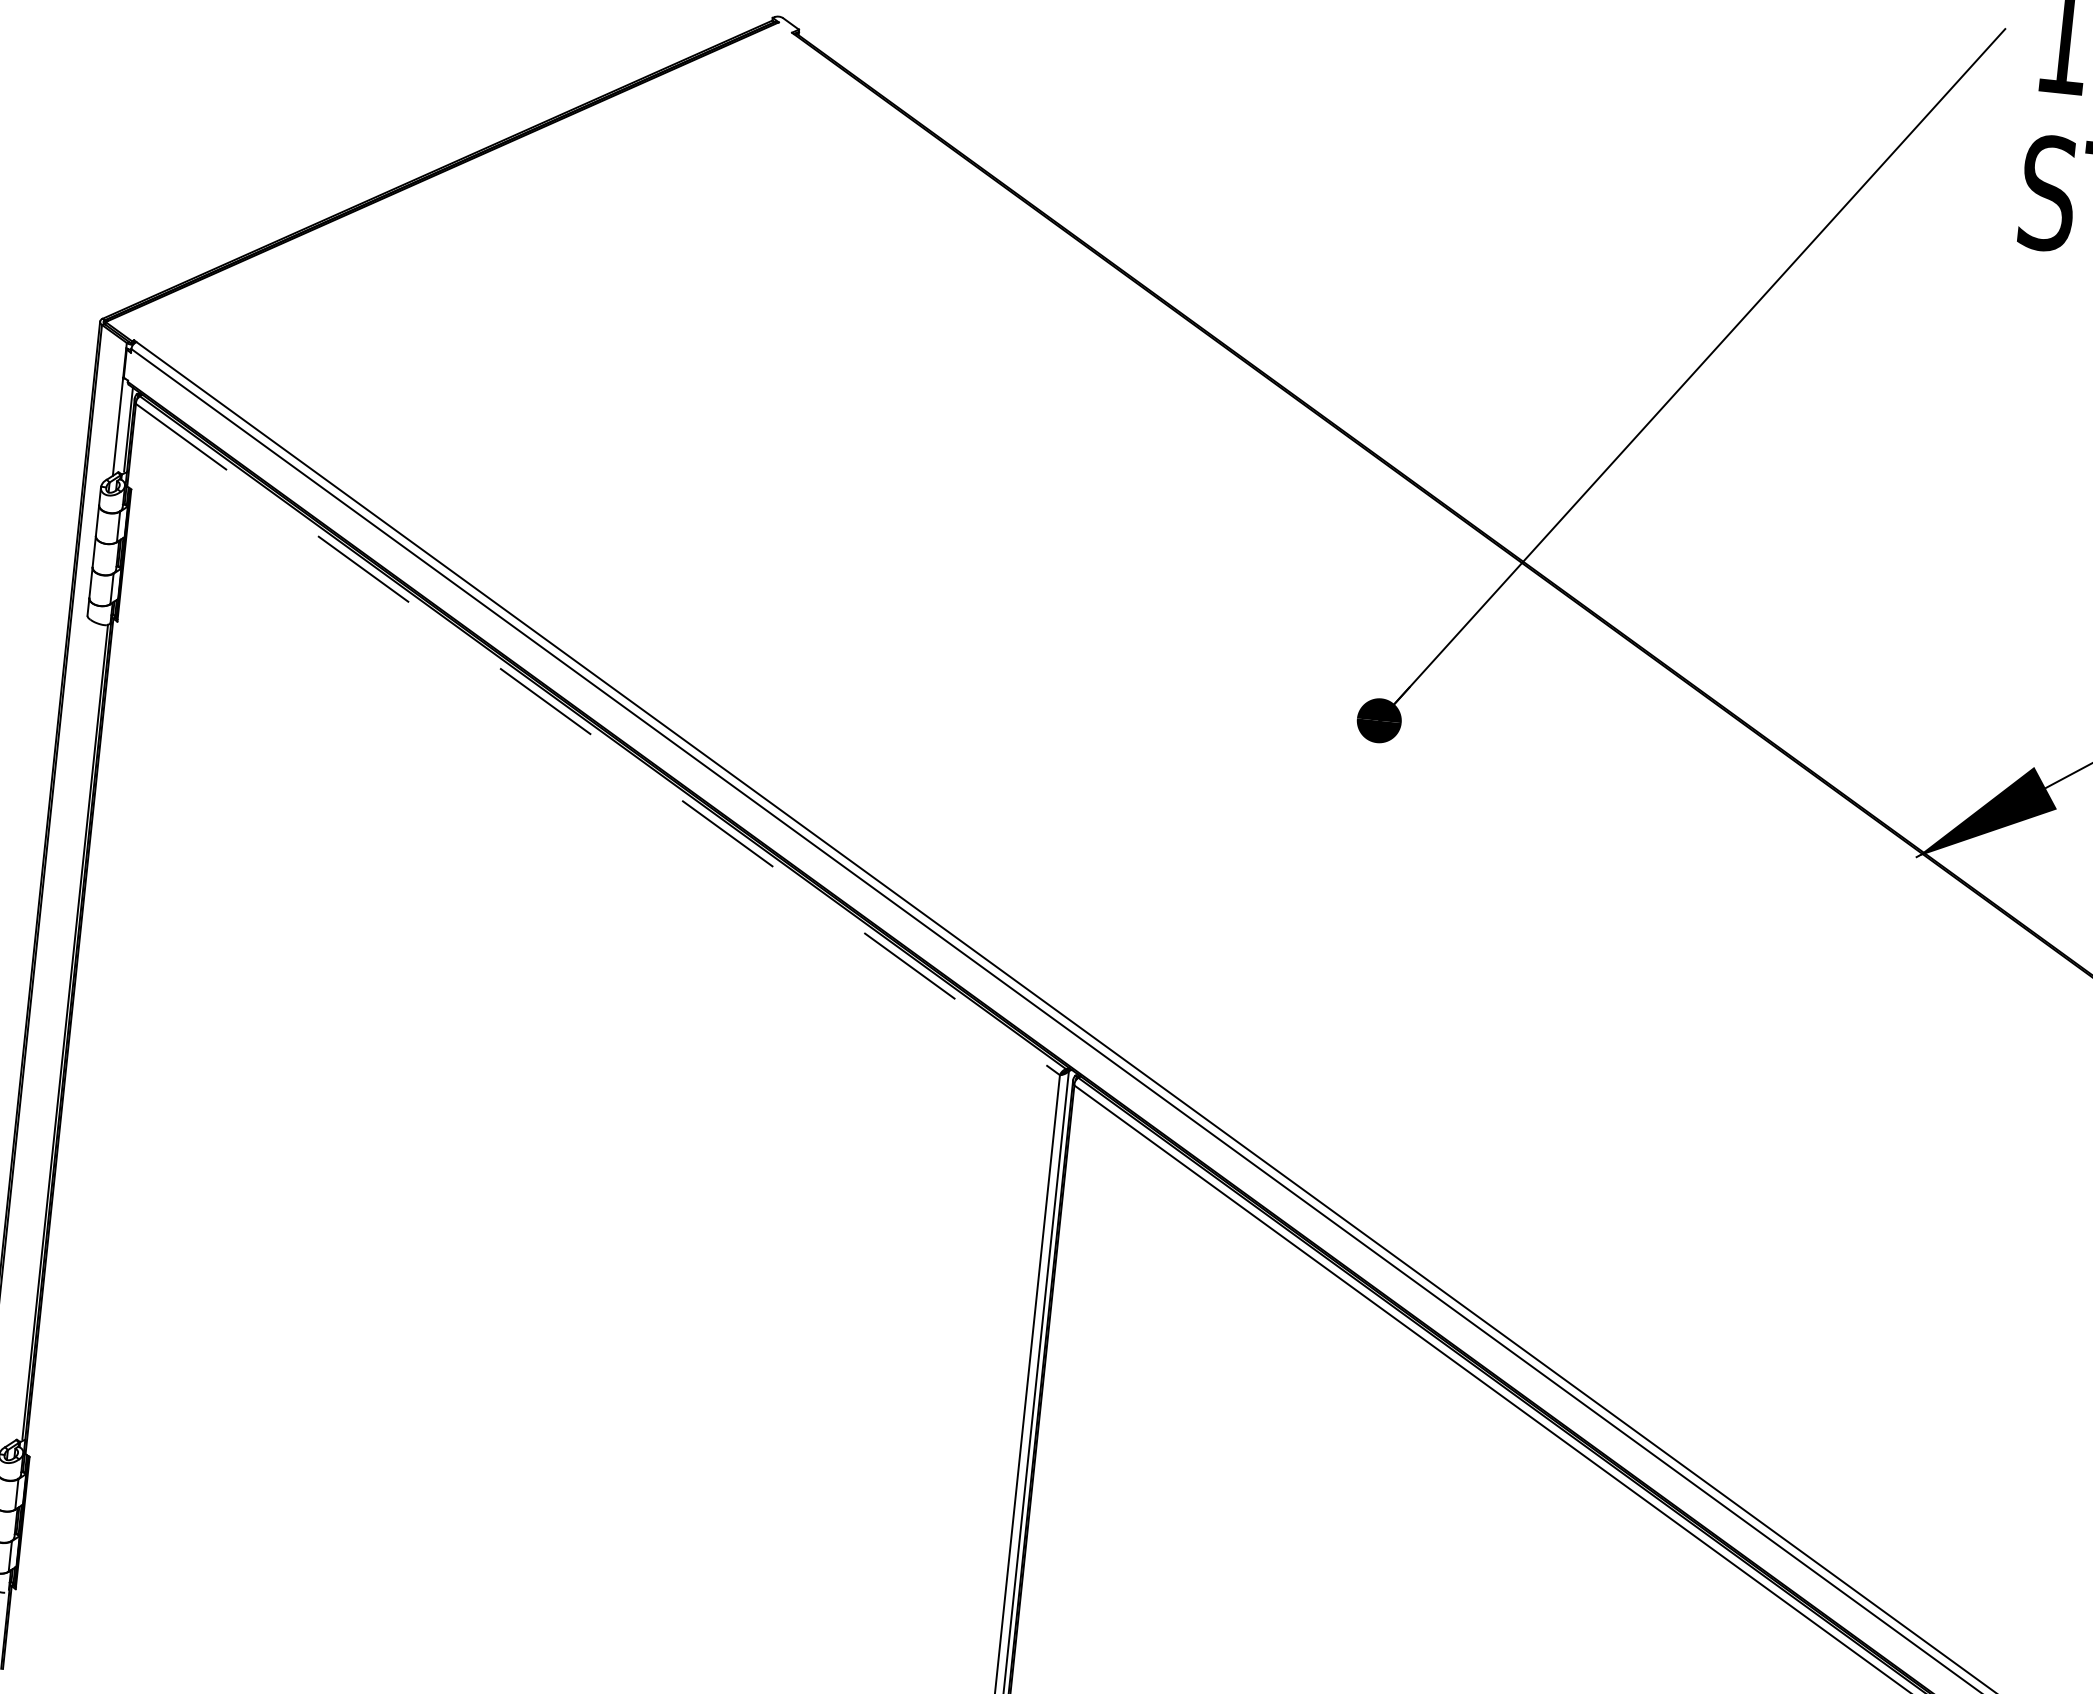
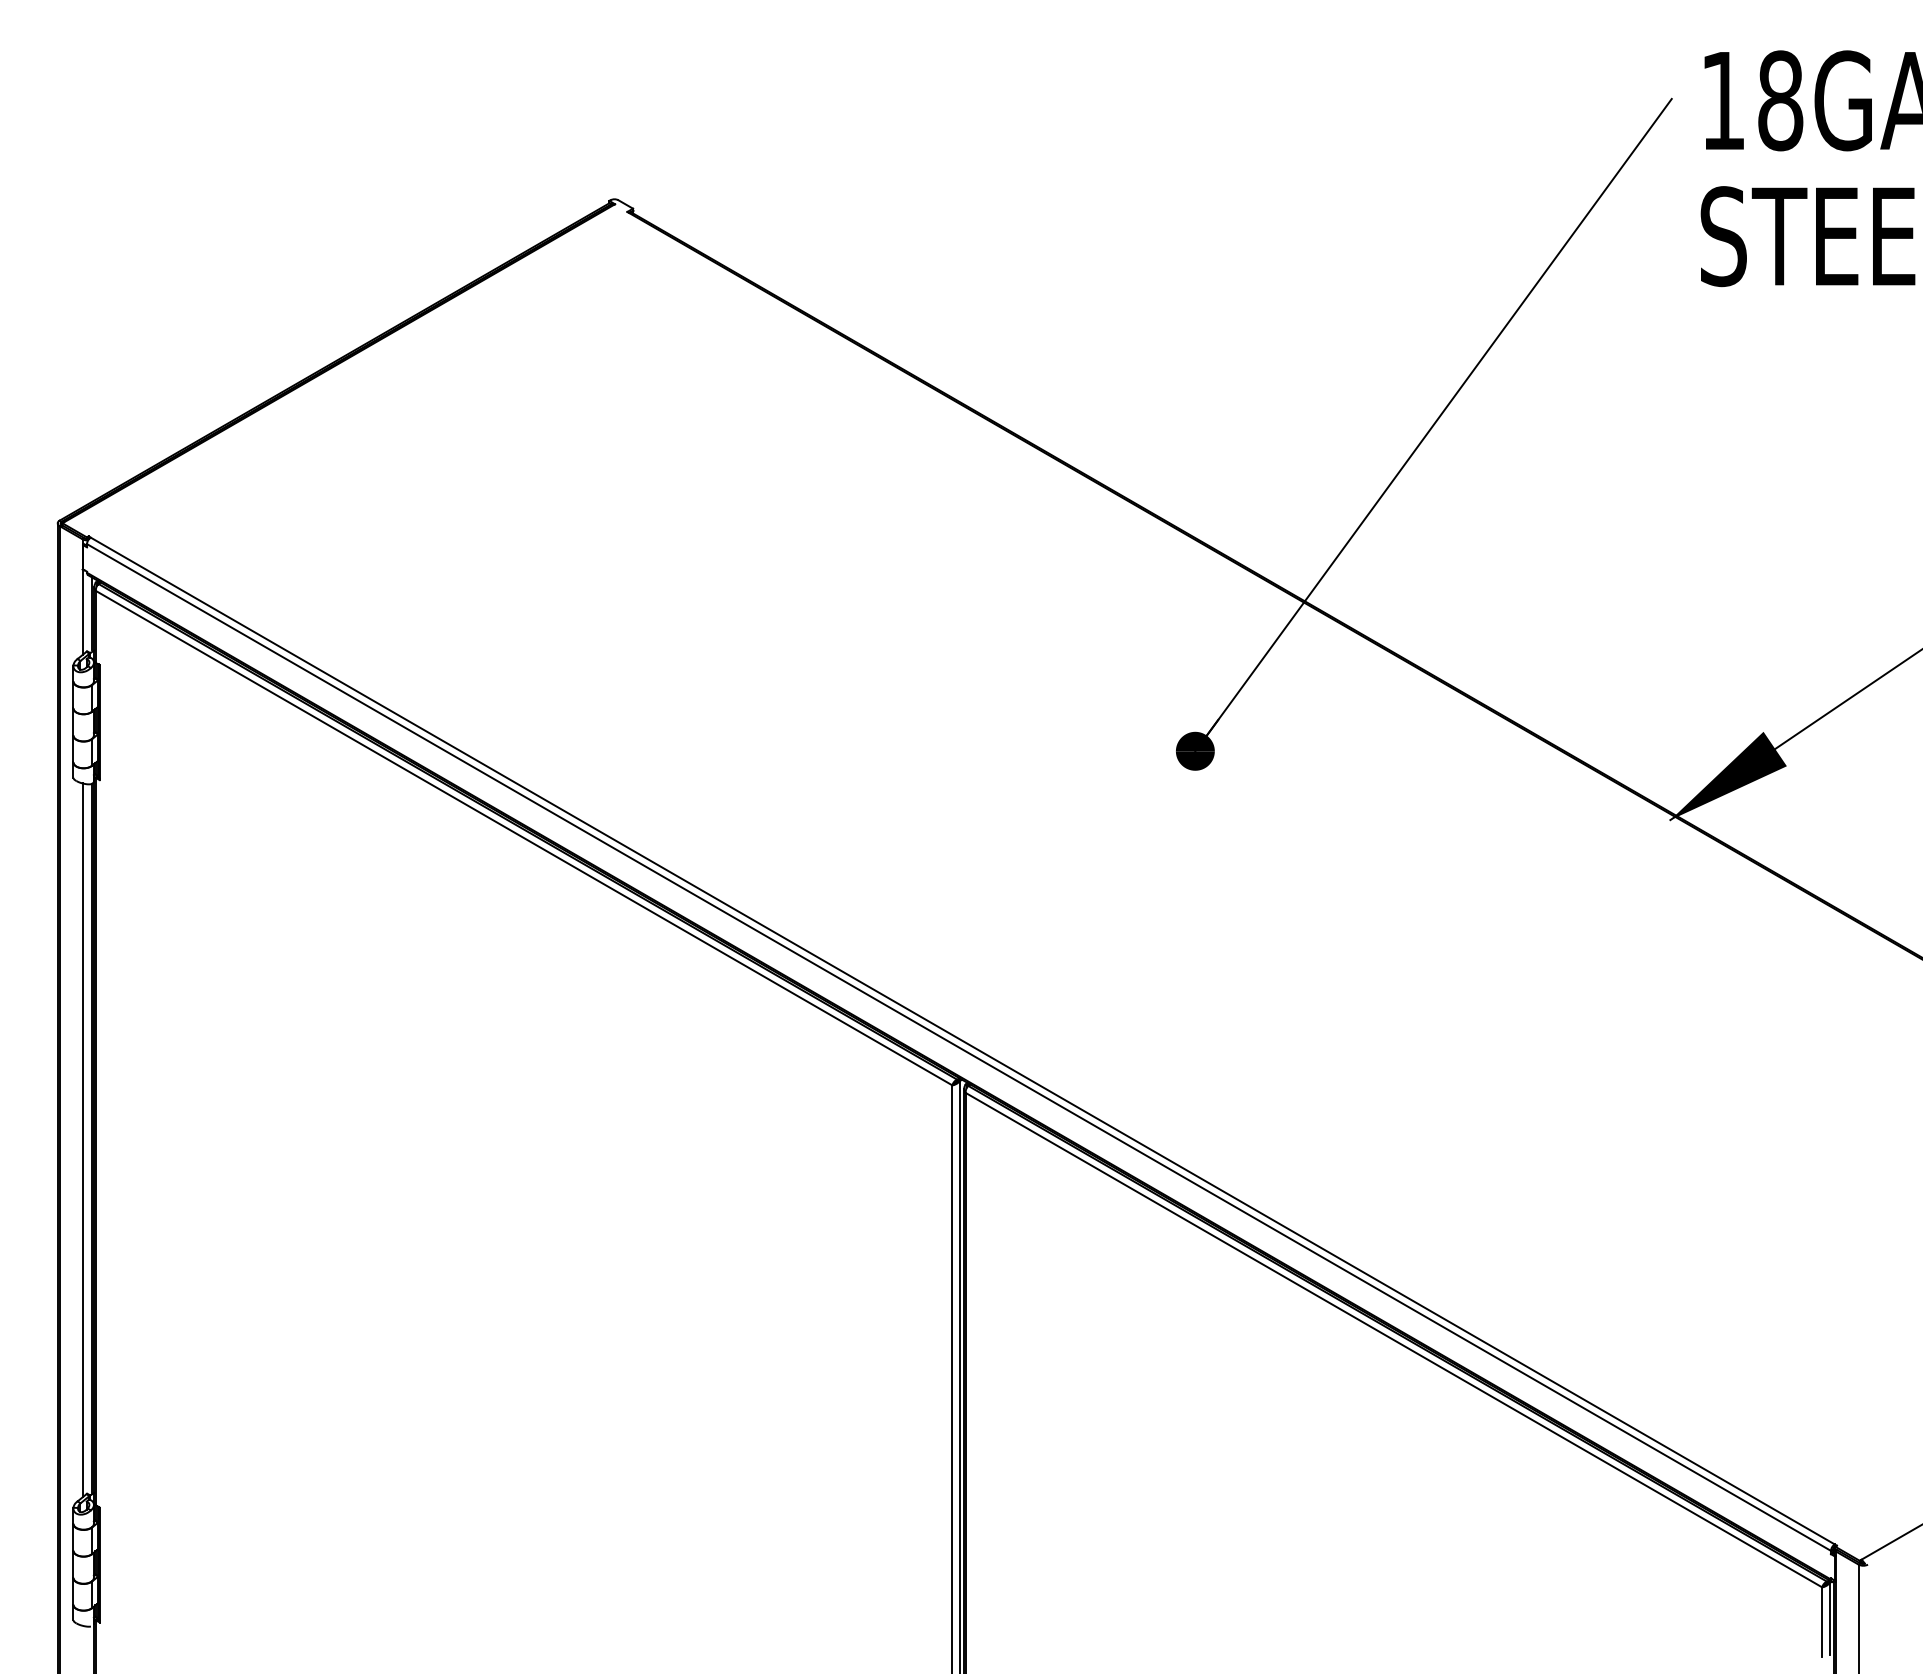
line: (598, 739) -> (524, 838), dashed -> solid
line: (54, 1033) -> (82, 1140), added

